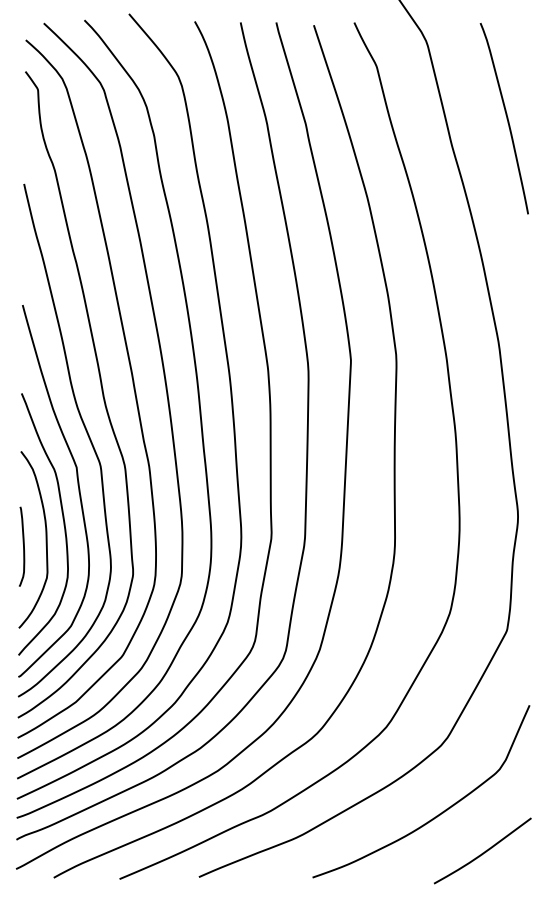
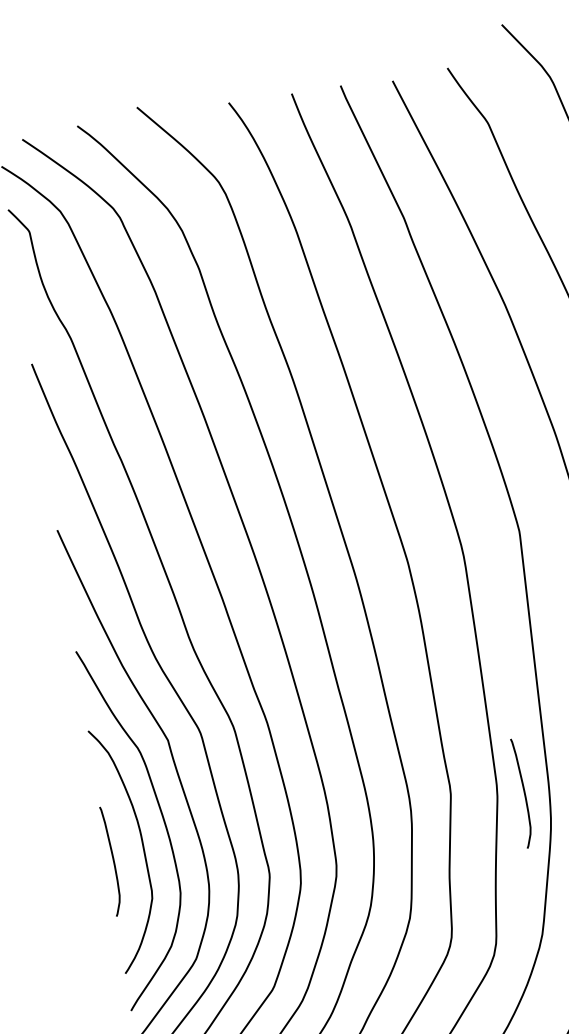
curve: (323, 546) -> (523, 792), added

